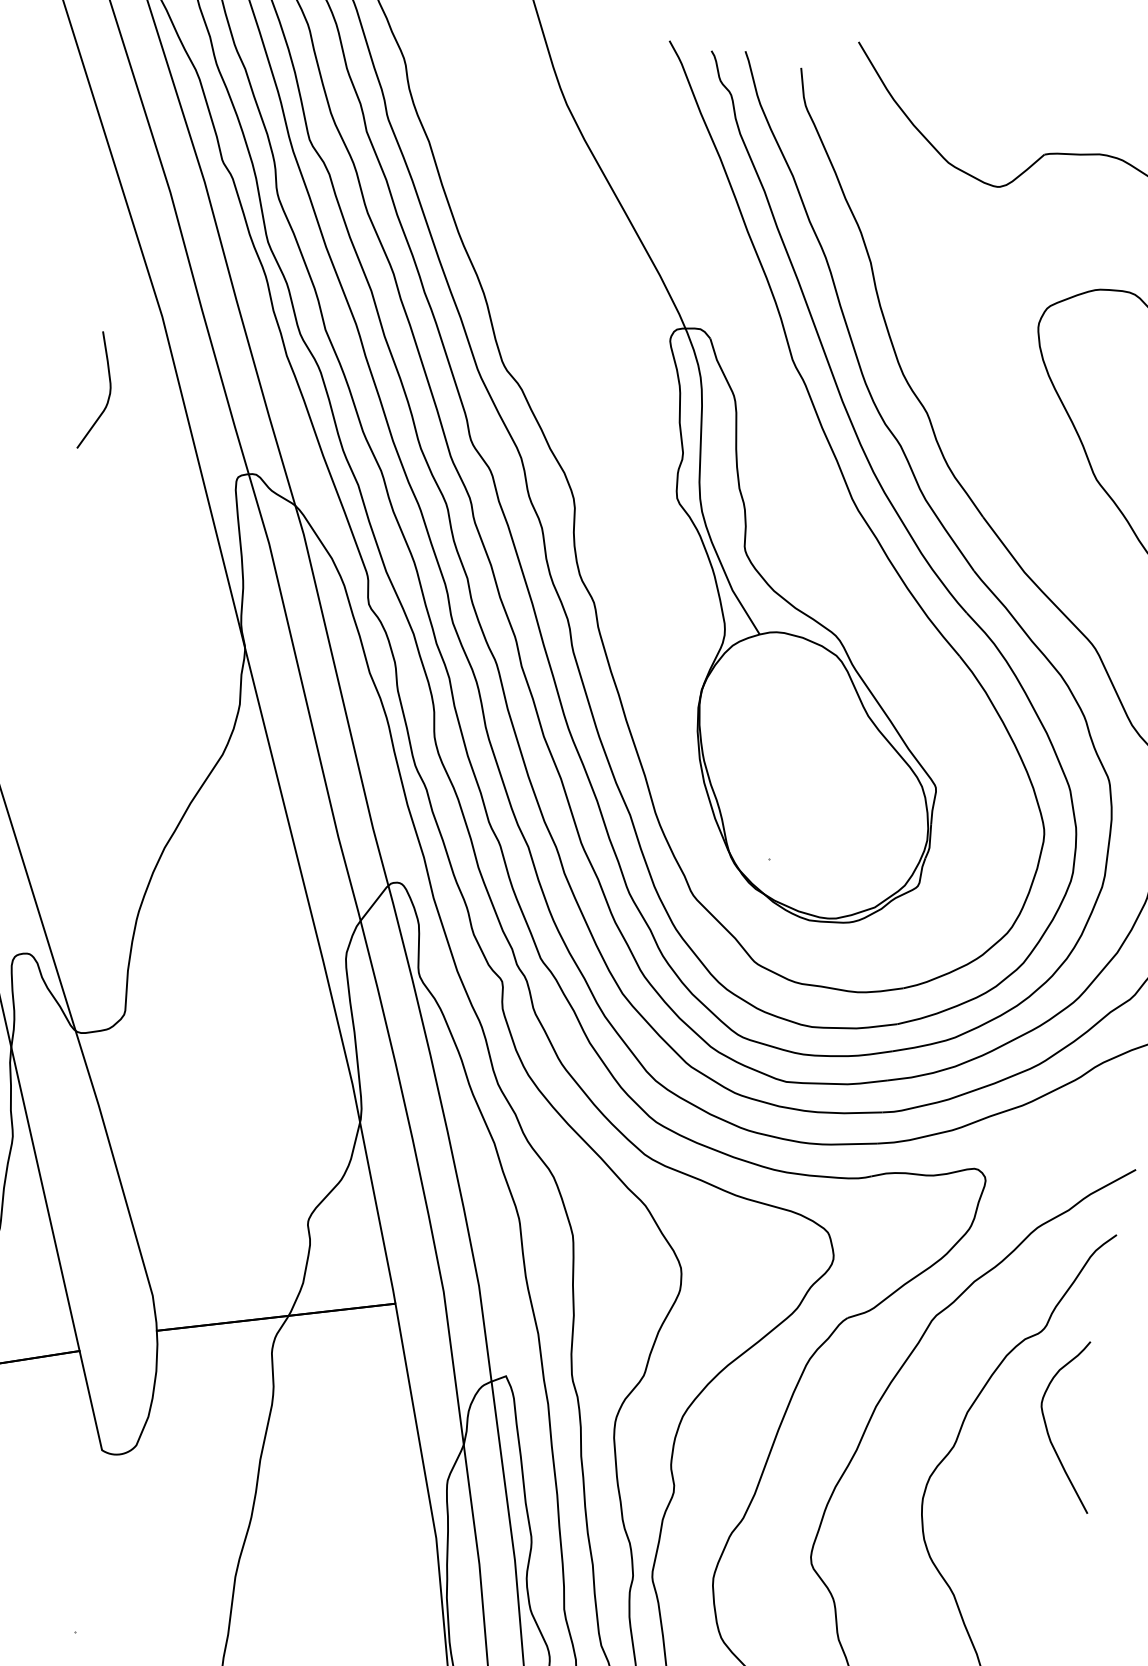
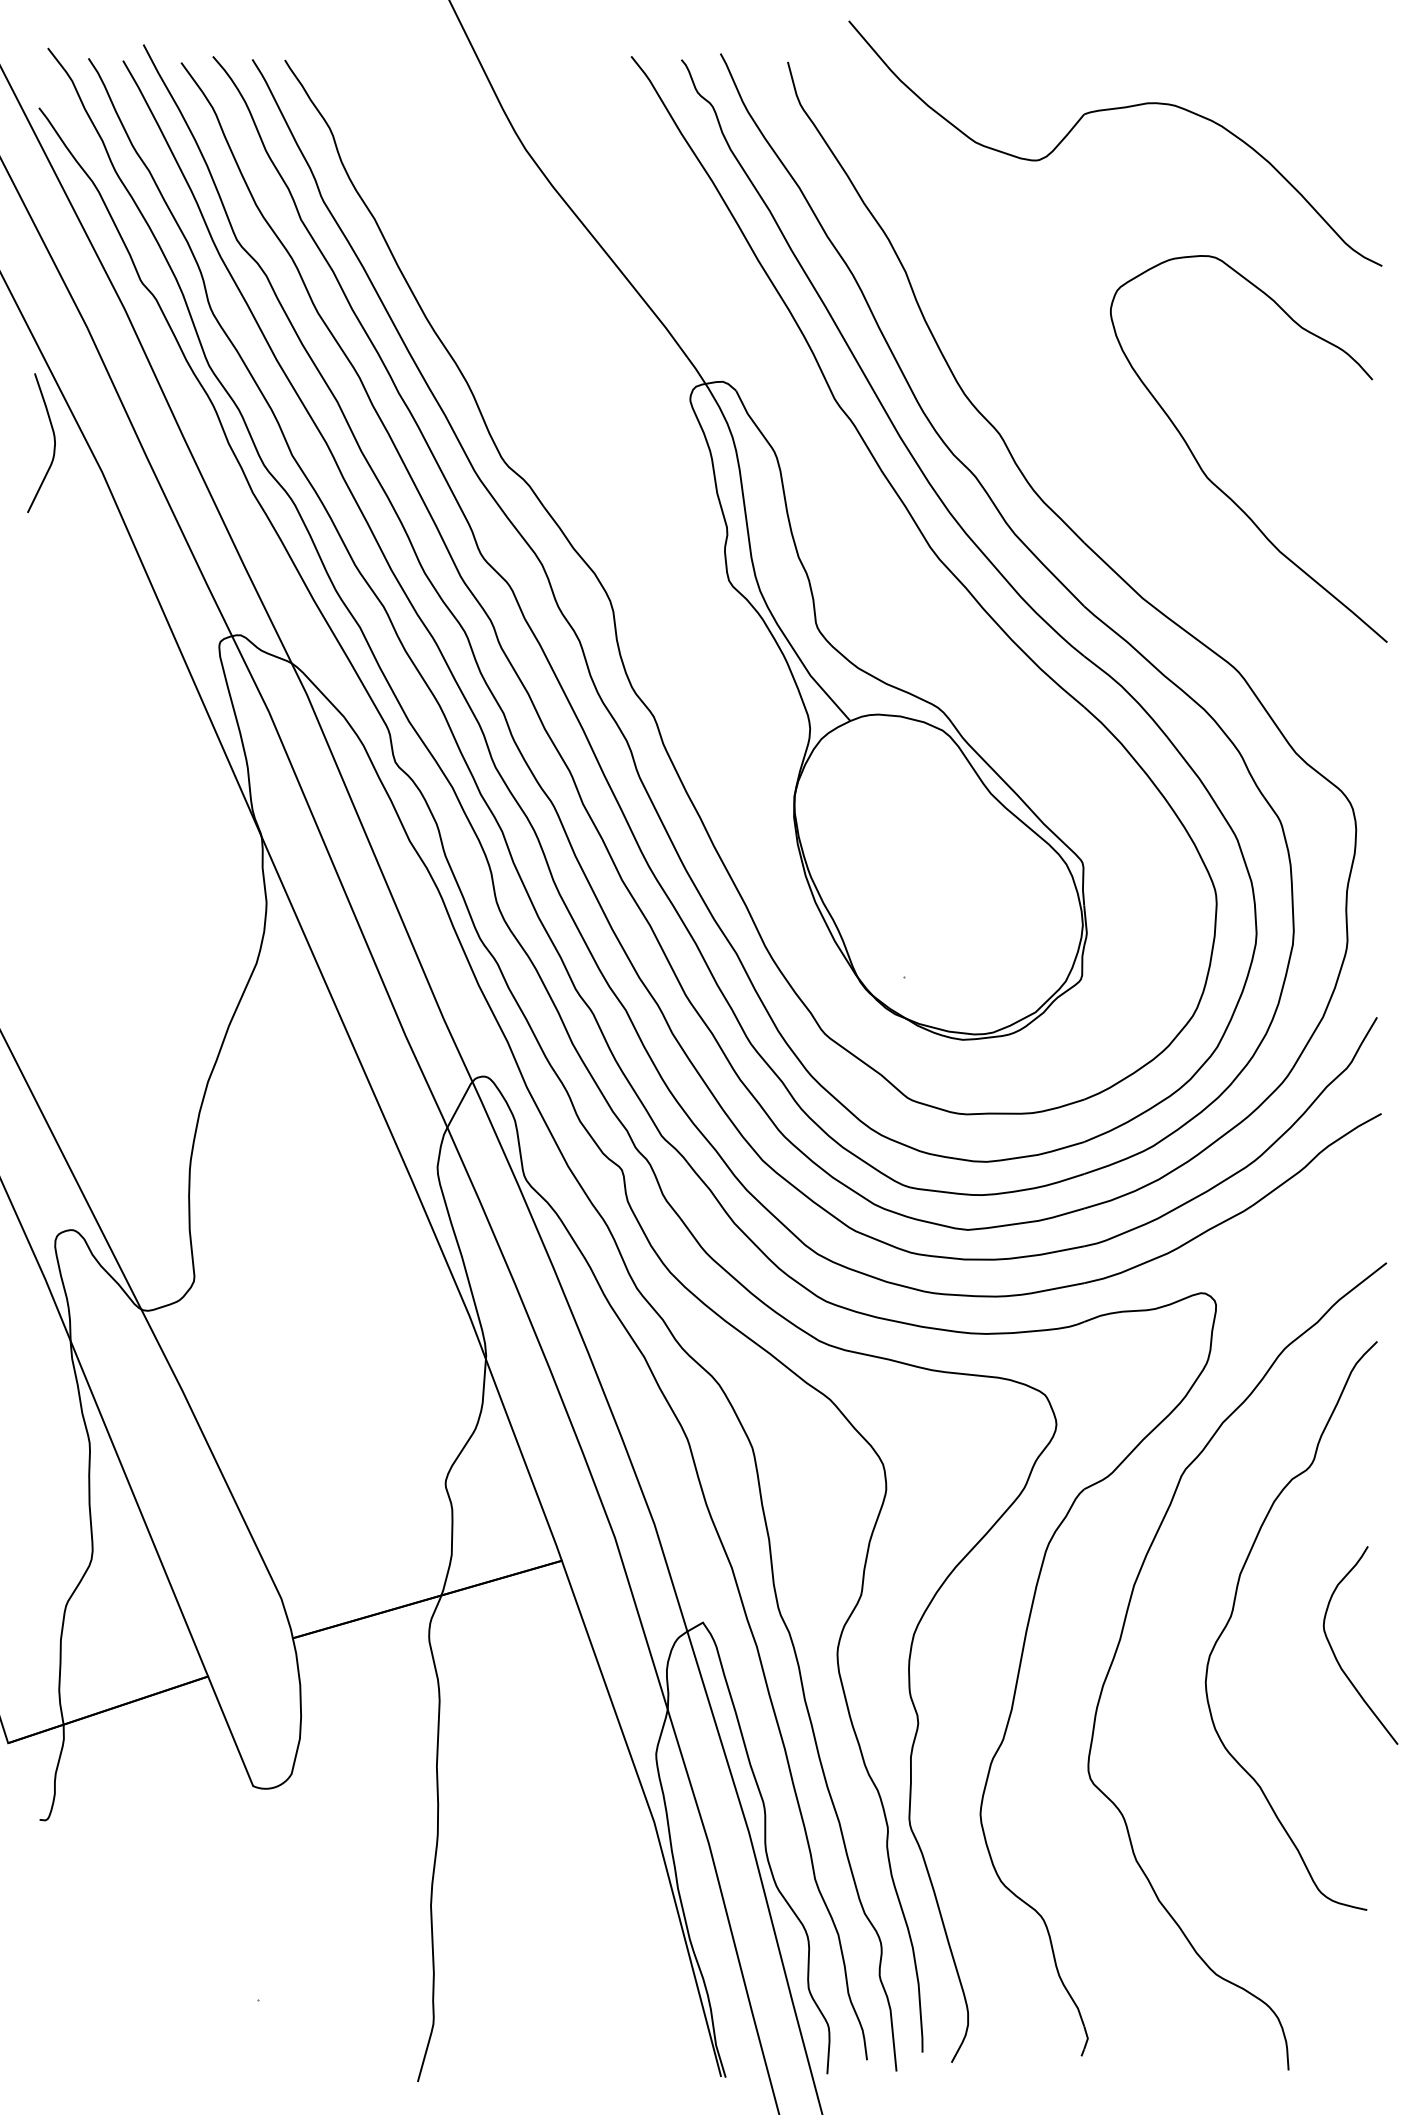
curve: (109, 390) -> (53, 439), moved
curve: (1048, 1430) -> (1336, 1656), moved

